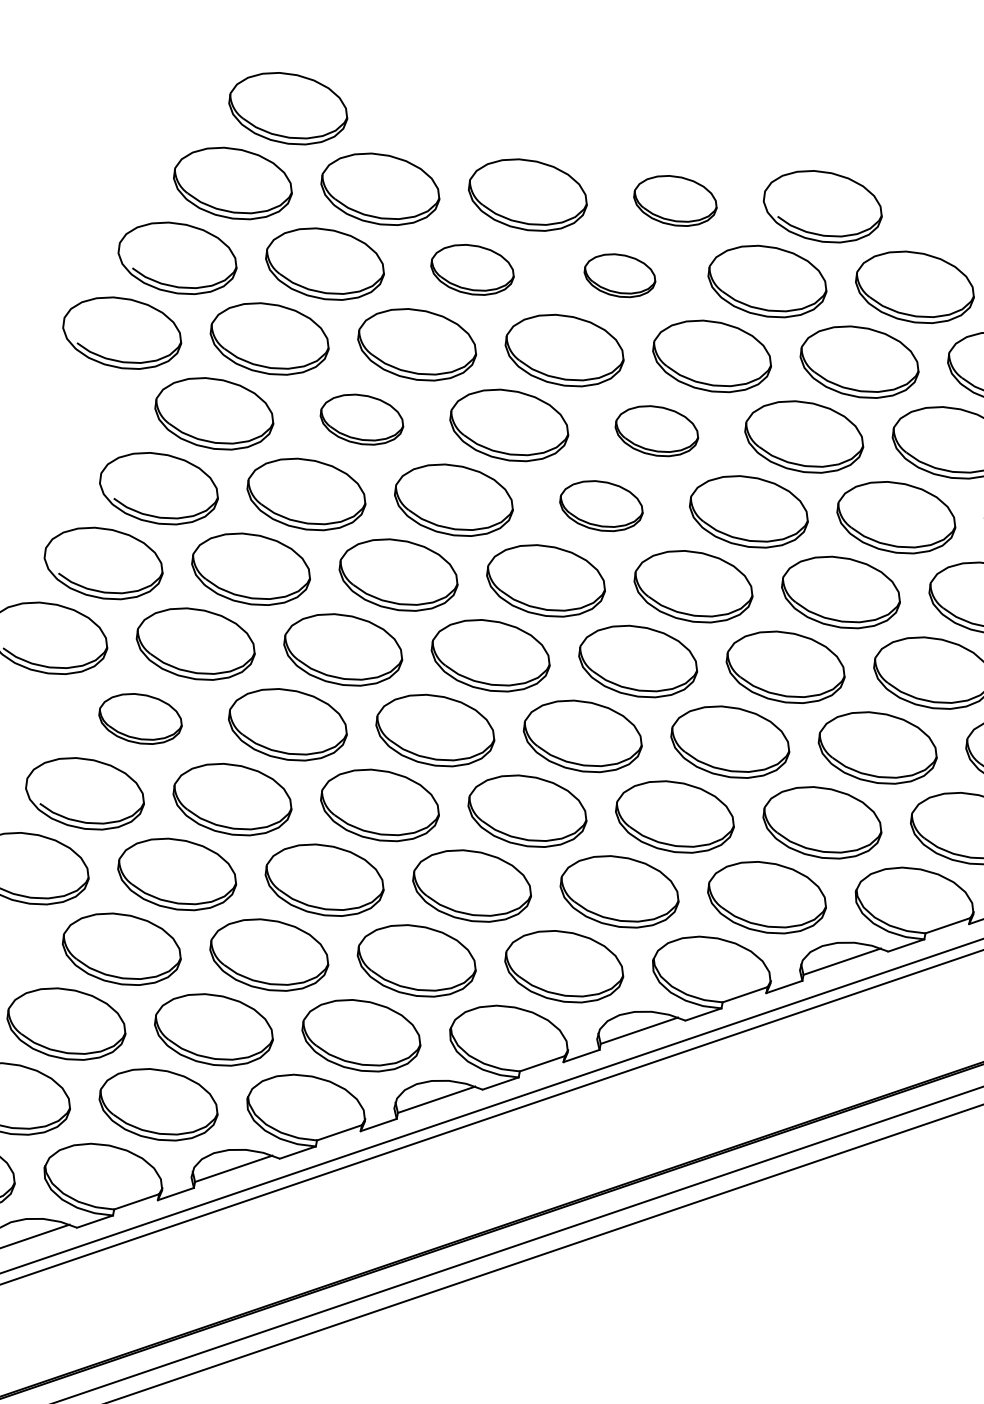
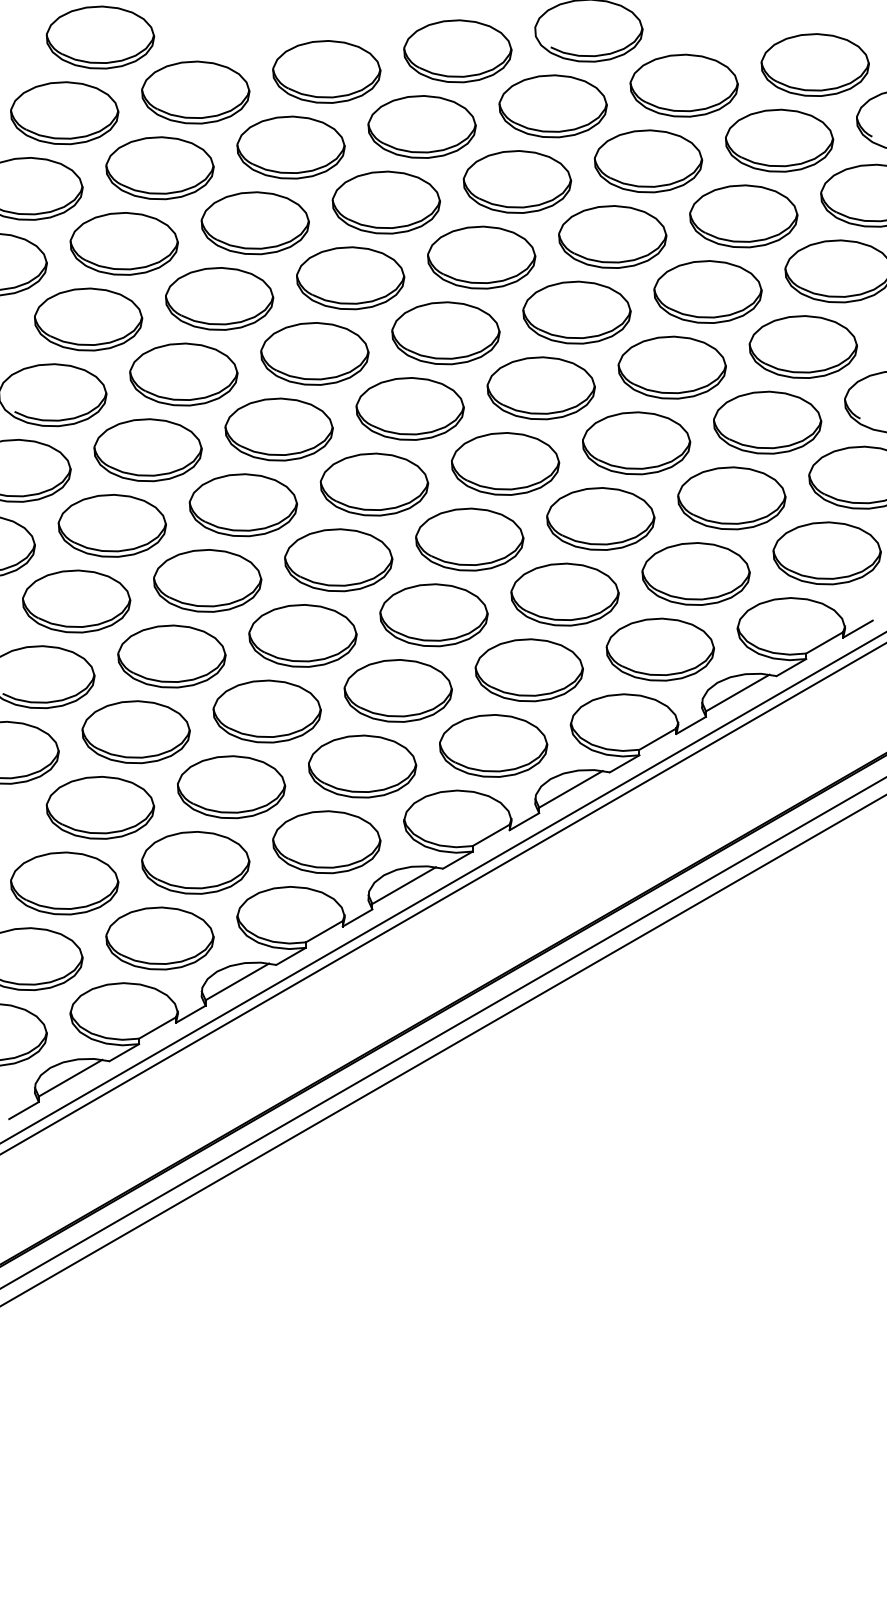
part: (674, 200) -> (457, 51), size x1.43
part: (471, 269) -> (290, 147), size x1.43
part: (619, 275) -> (421, 126), size x1.67
part: (361, 419) -> (219, 298), size x1.43
part: (656, 430) -> (481, 257), size x1.43
part: (600, 506) -> (445, 333), size x1.43
part: (140, 718) -> (76, 601), size x1.43

